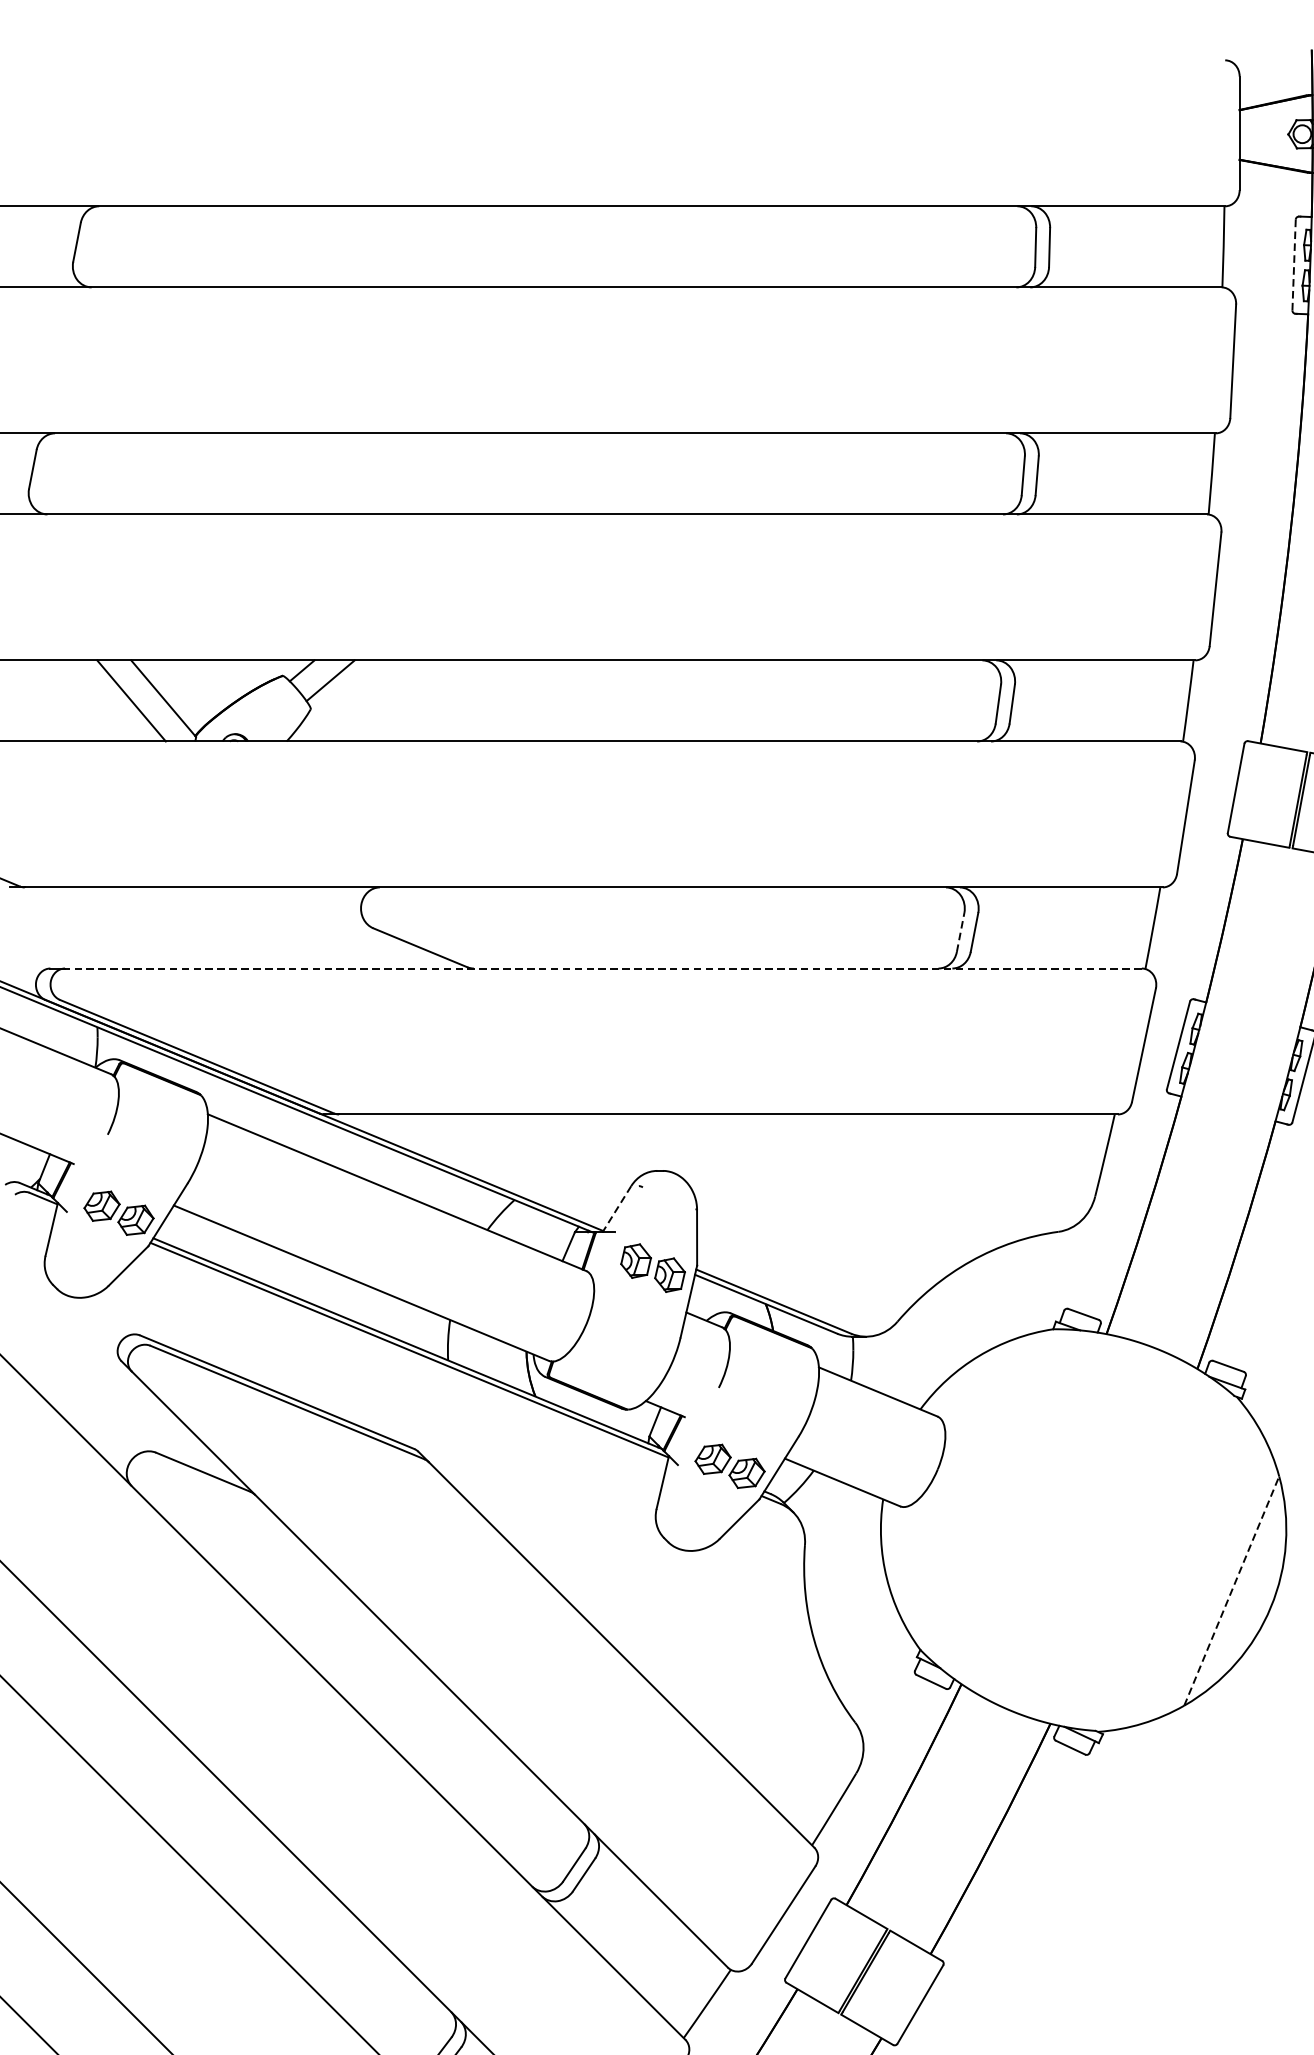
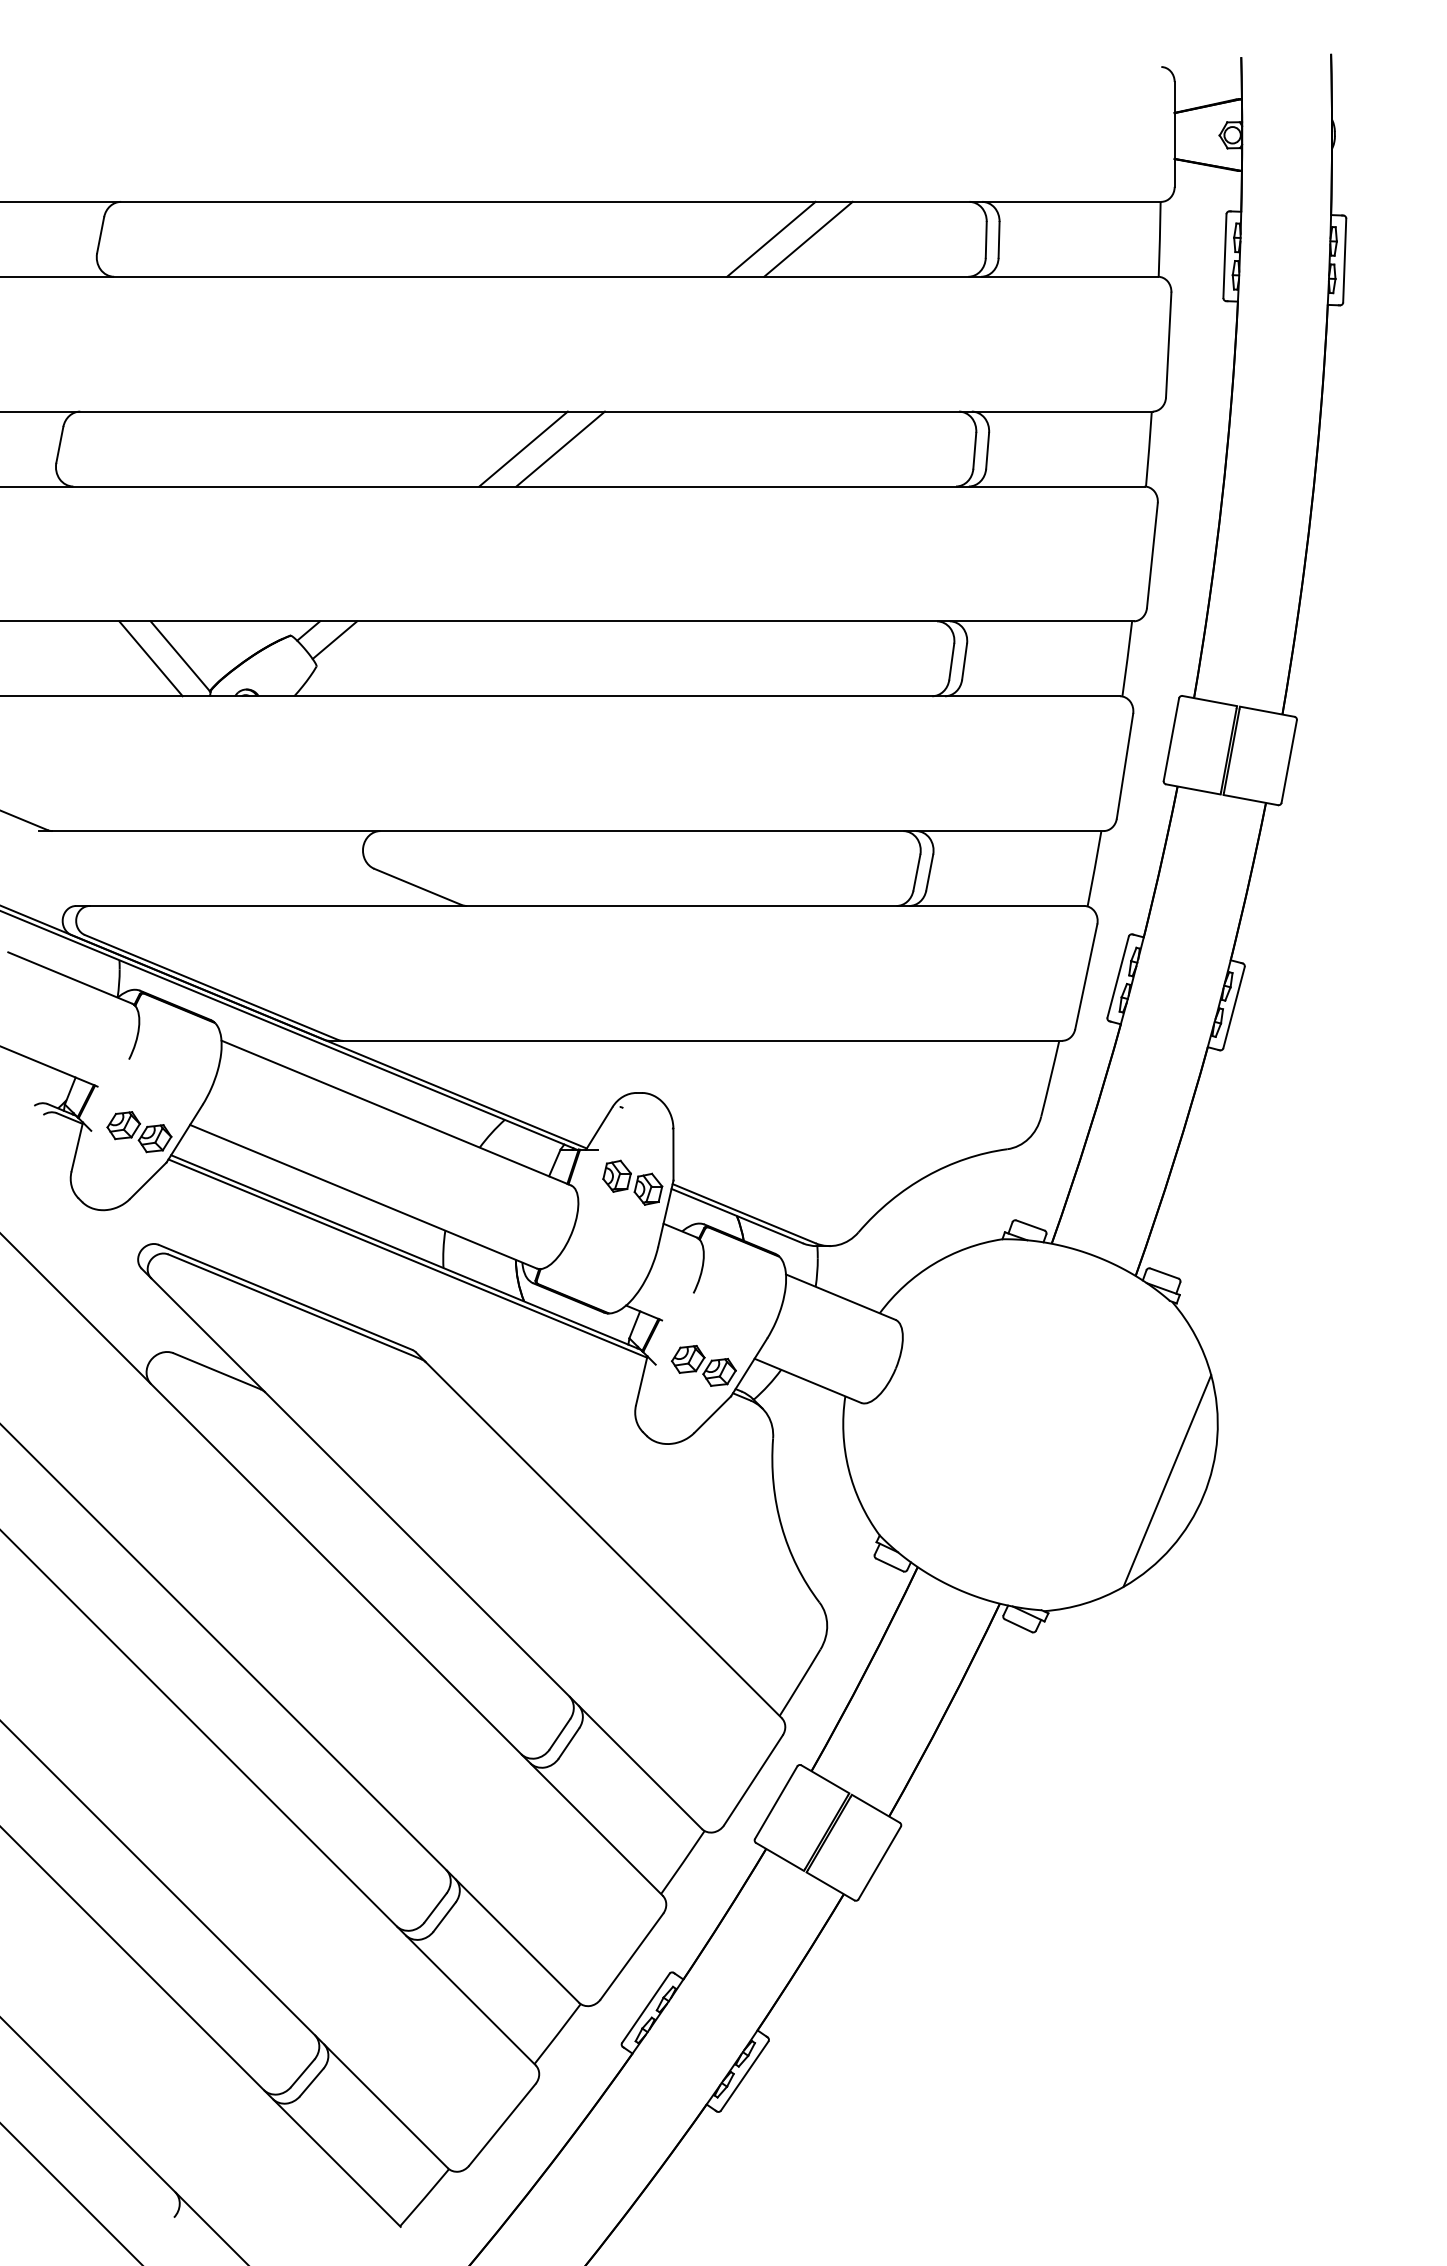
line: (803, 245) -> (771, 238), added
line: (843, 245) -> (808, 238), added
line: (1293, 265) -> (1224, 256), dashed -> solid
line: (534, 473) -> (523, 448), added
line: (574, 473) -> (560, 448), added
line: (961, 932) -> (917, 872), dashed -> solid
line: (602, 969) -> (586, 906), dashed -> solid
line: (617, 1209) -> (599, 1128), dashed -> solid
line: (1231, 1591) -> (1167, 1481), dashed -> solid

